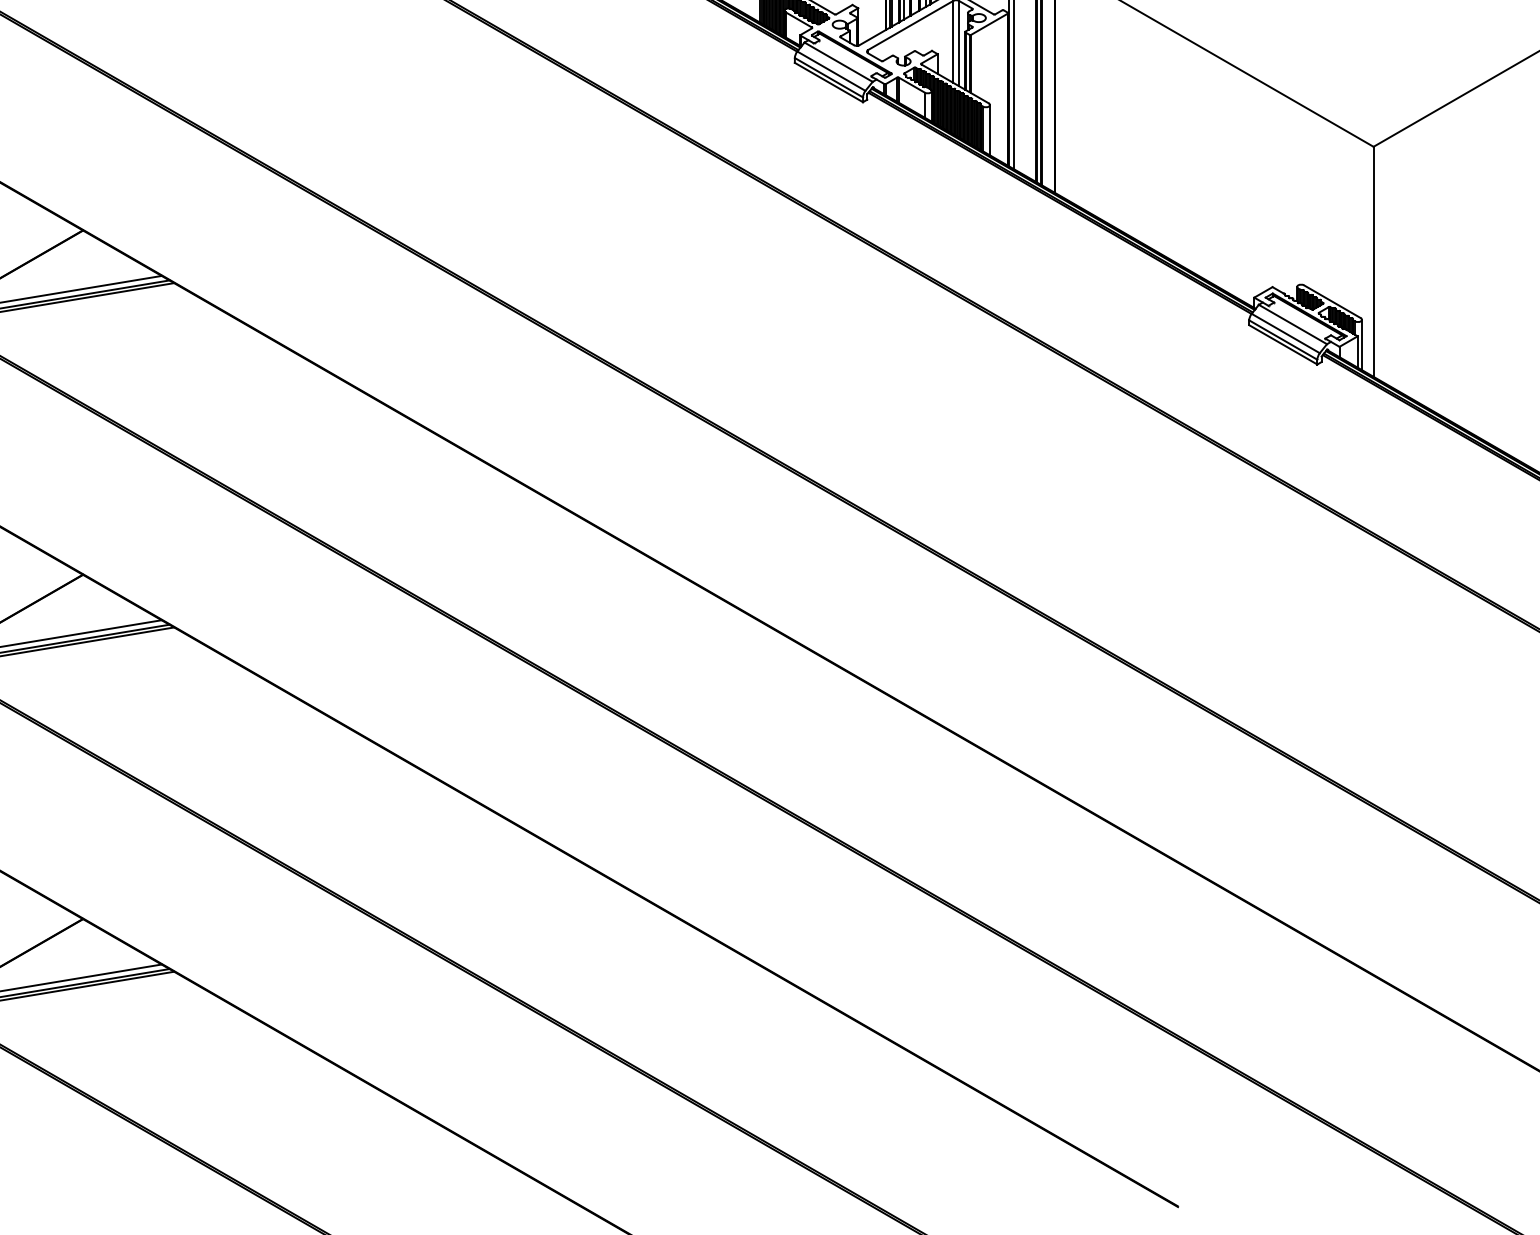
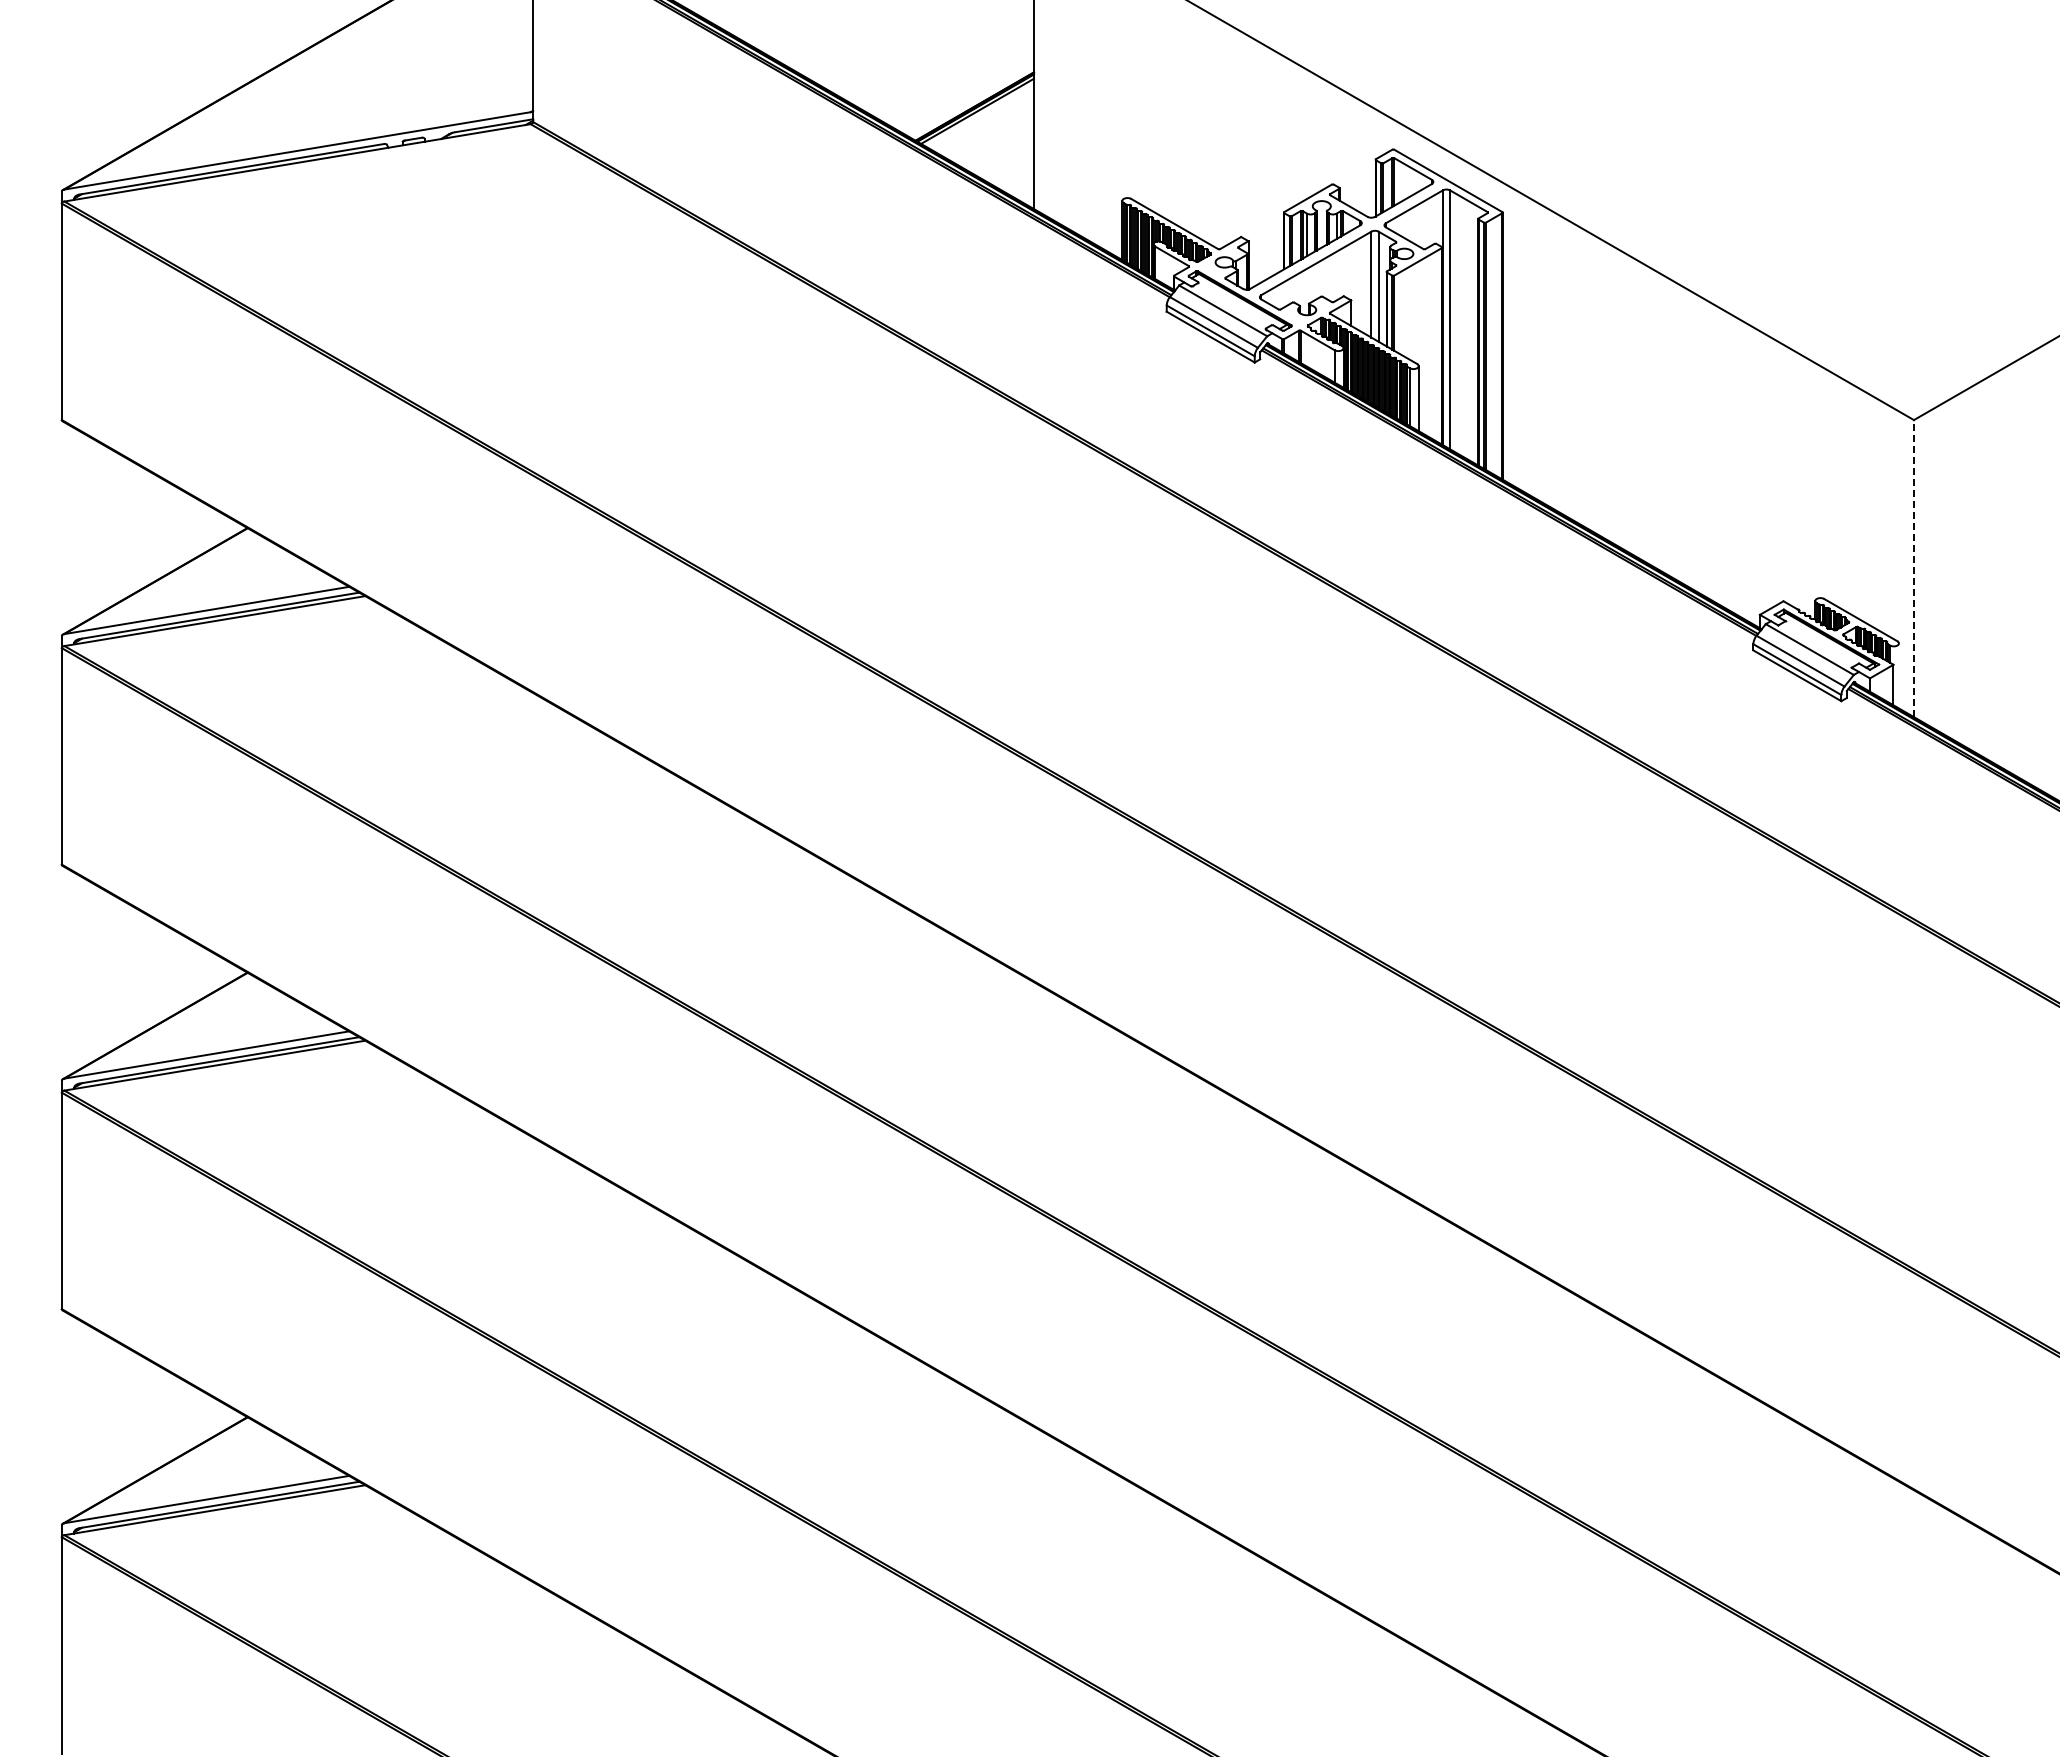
line: (1373, 261) -> (1913, 568), solid -> dashed
line: (1361, 344) -> (1898, 675), removed

